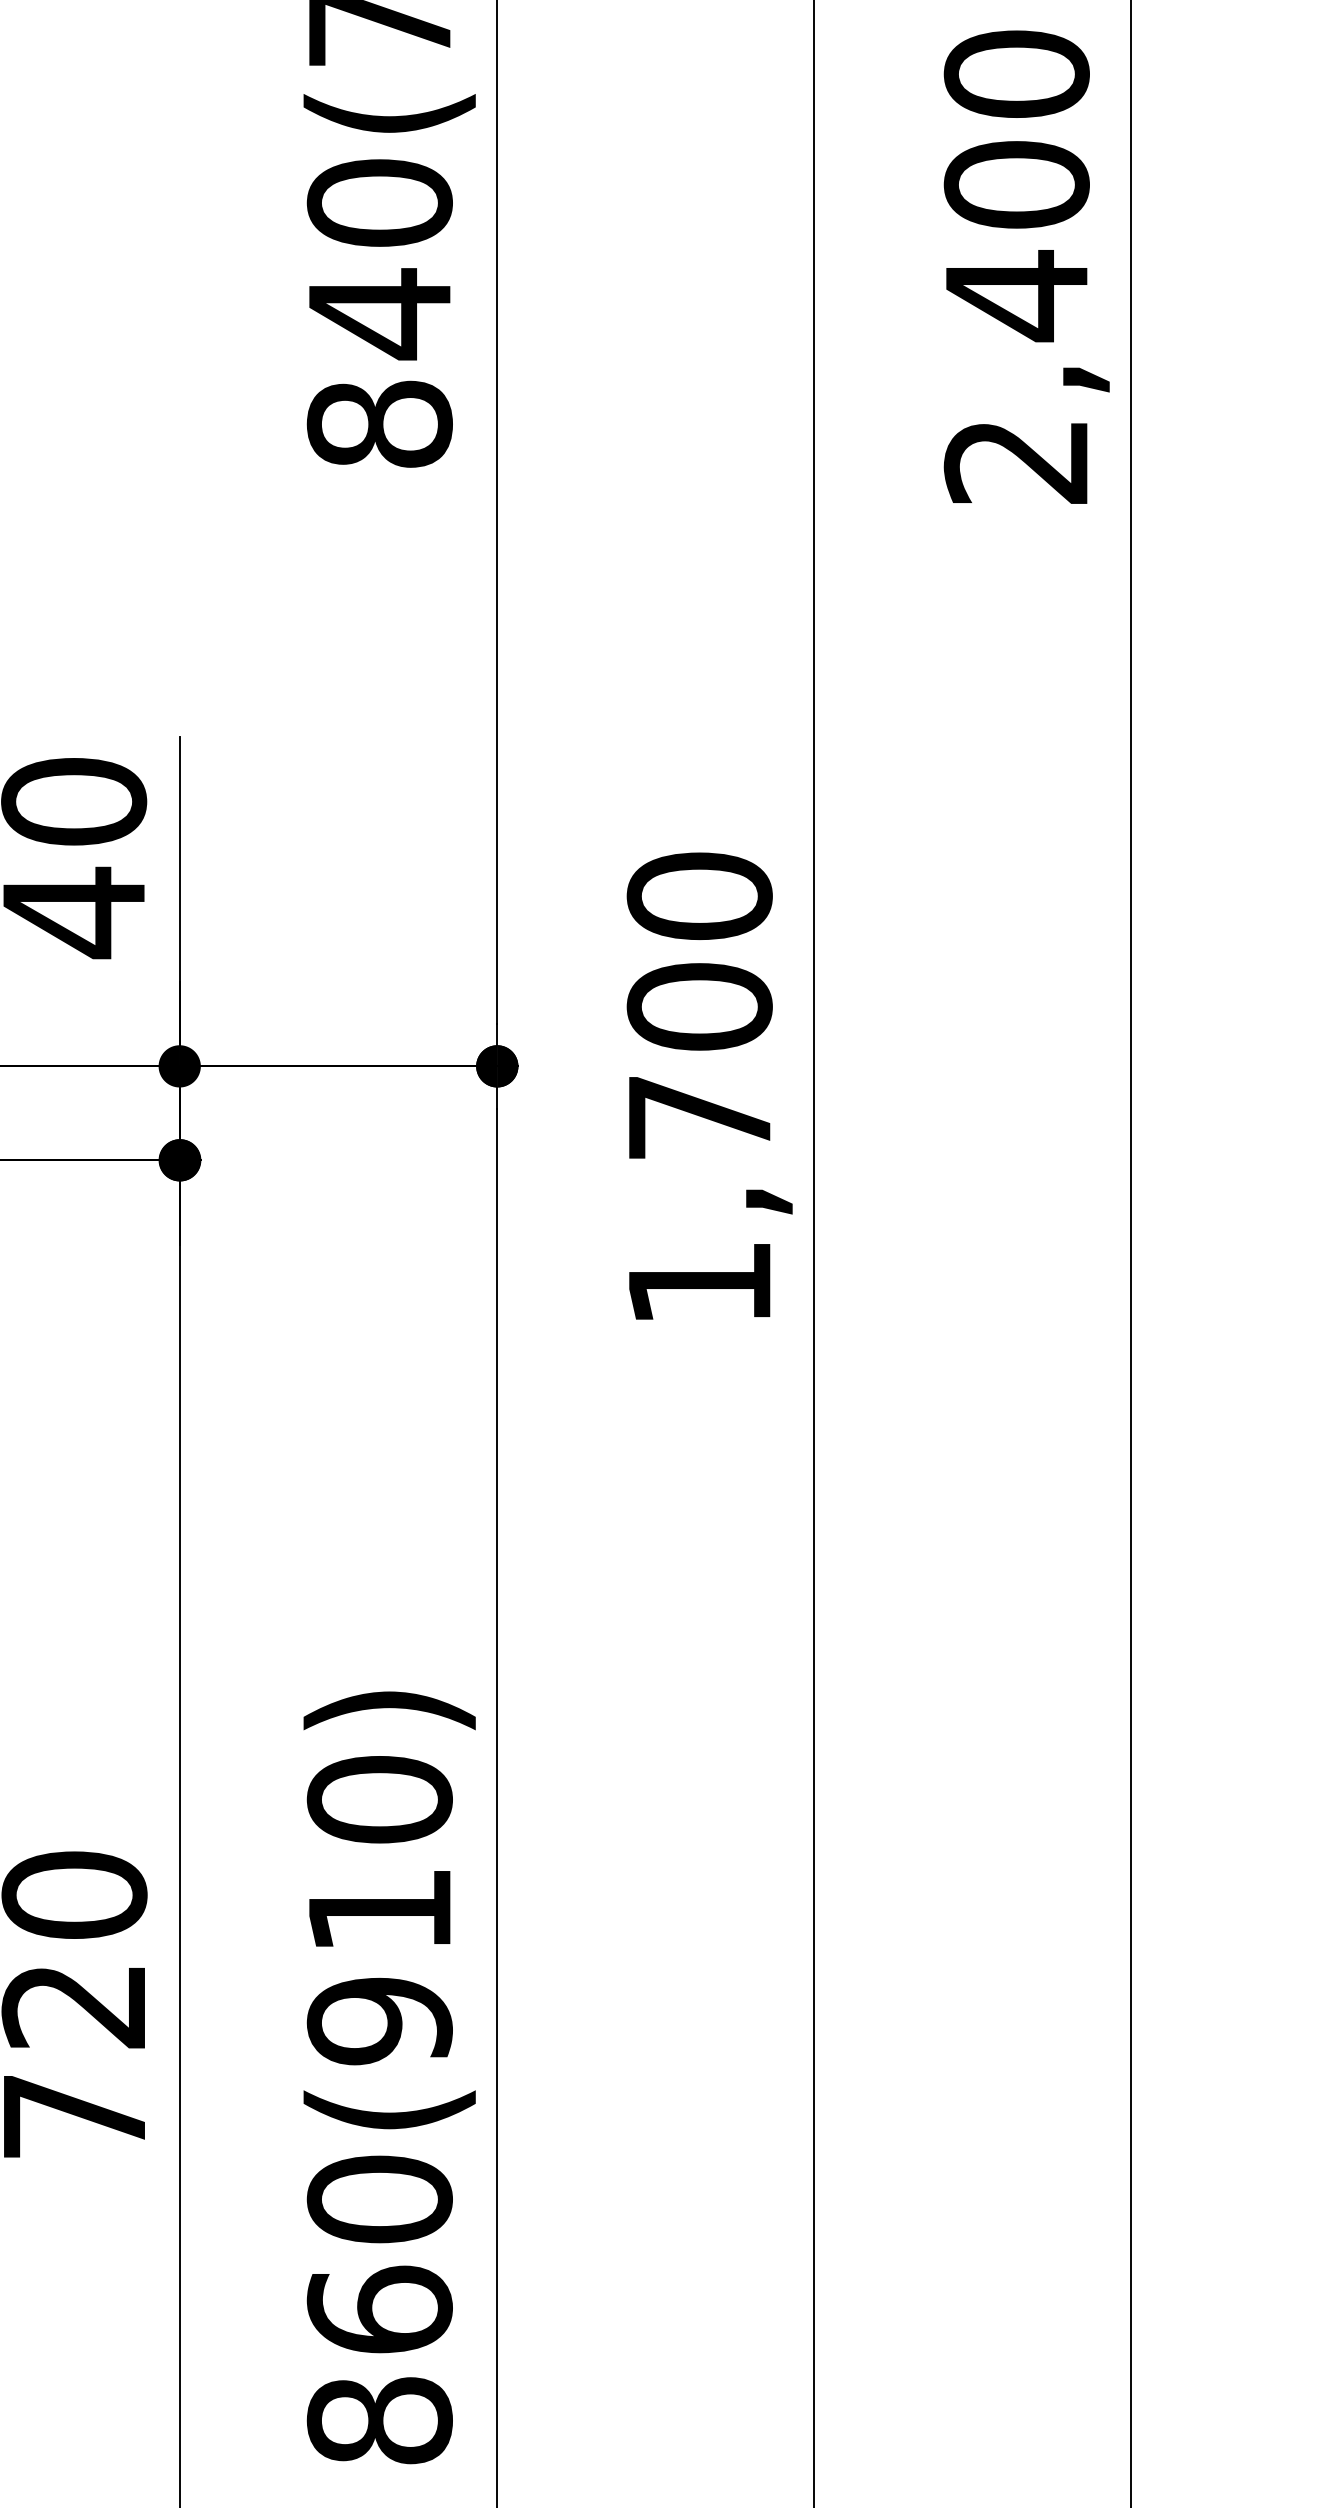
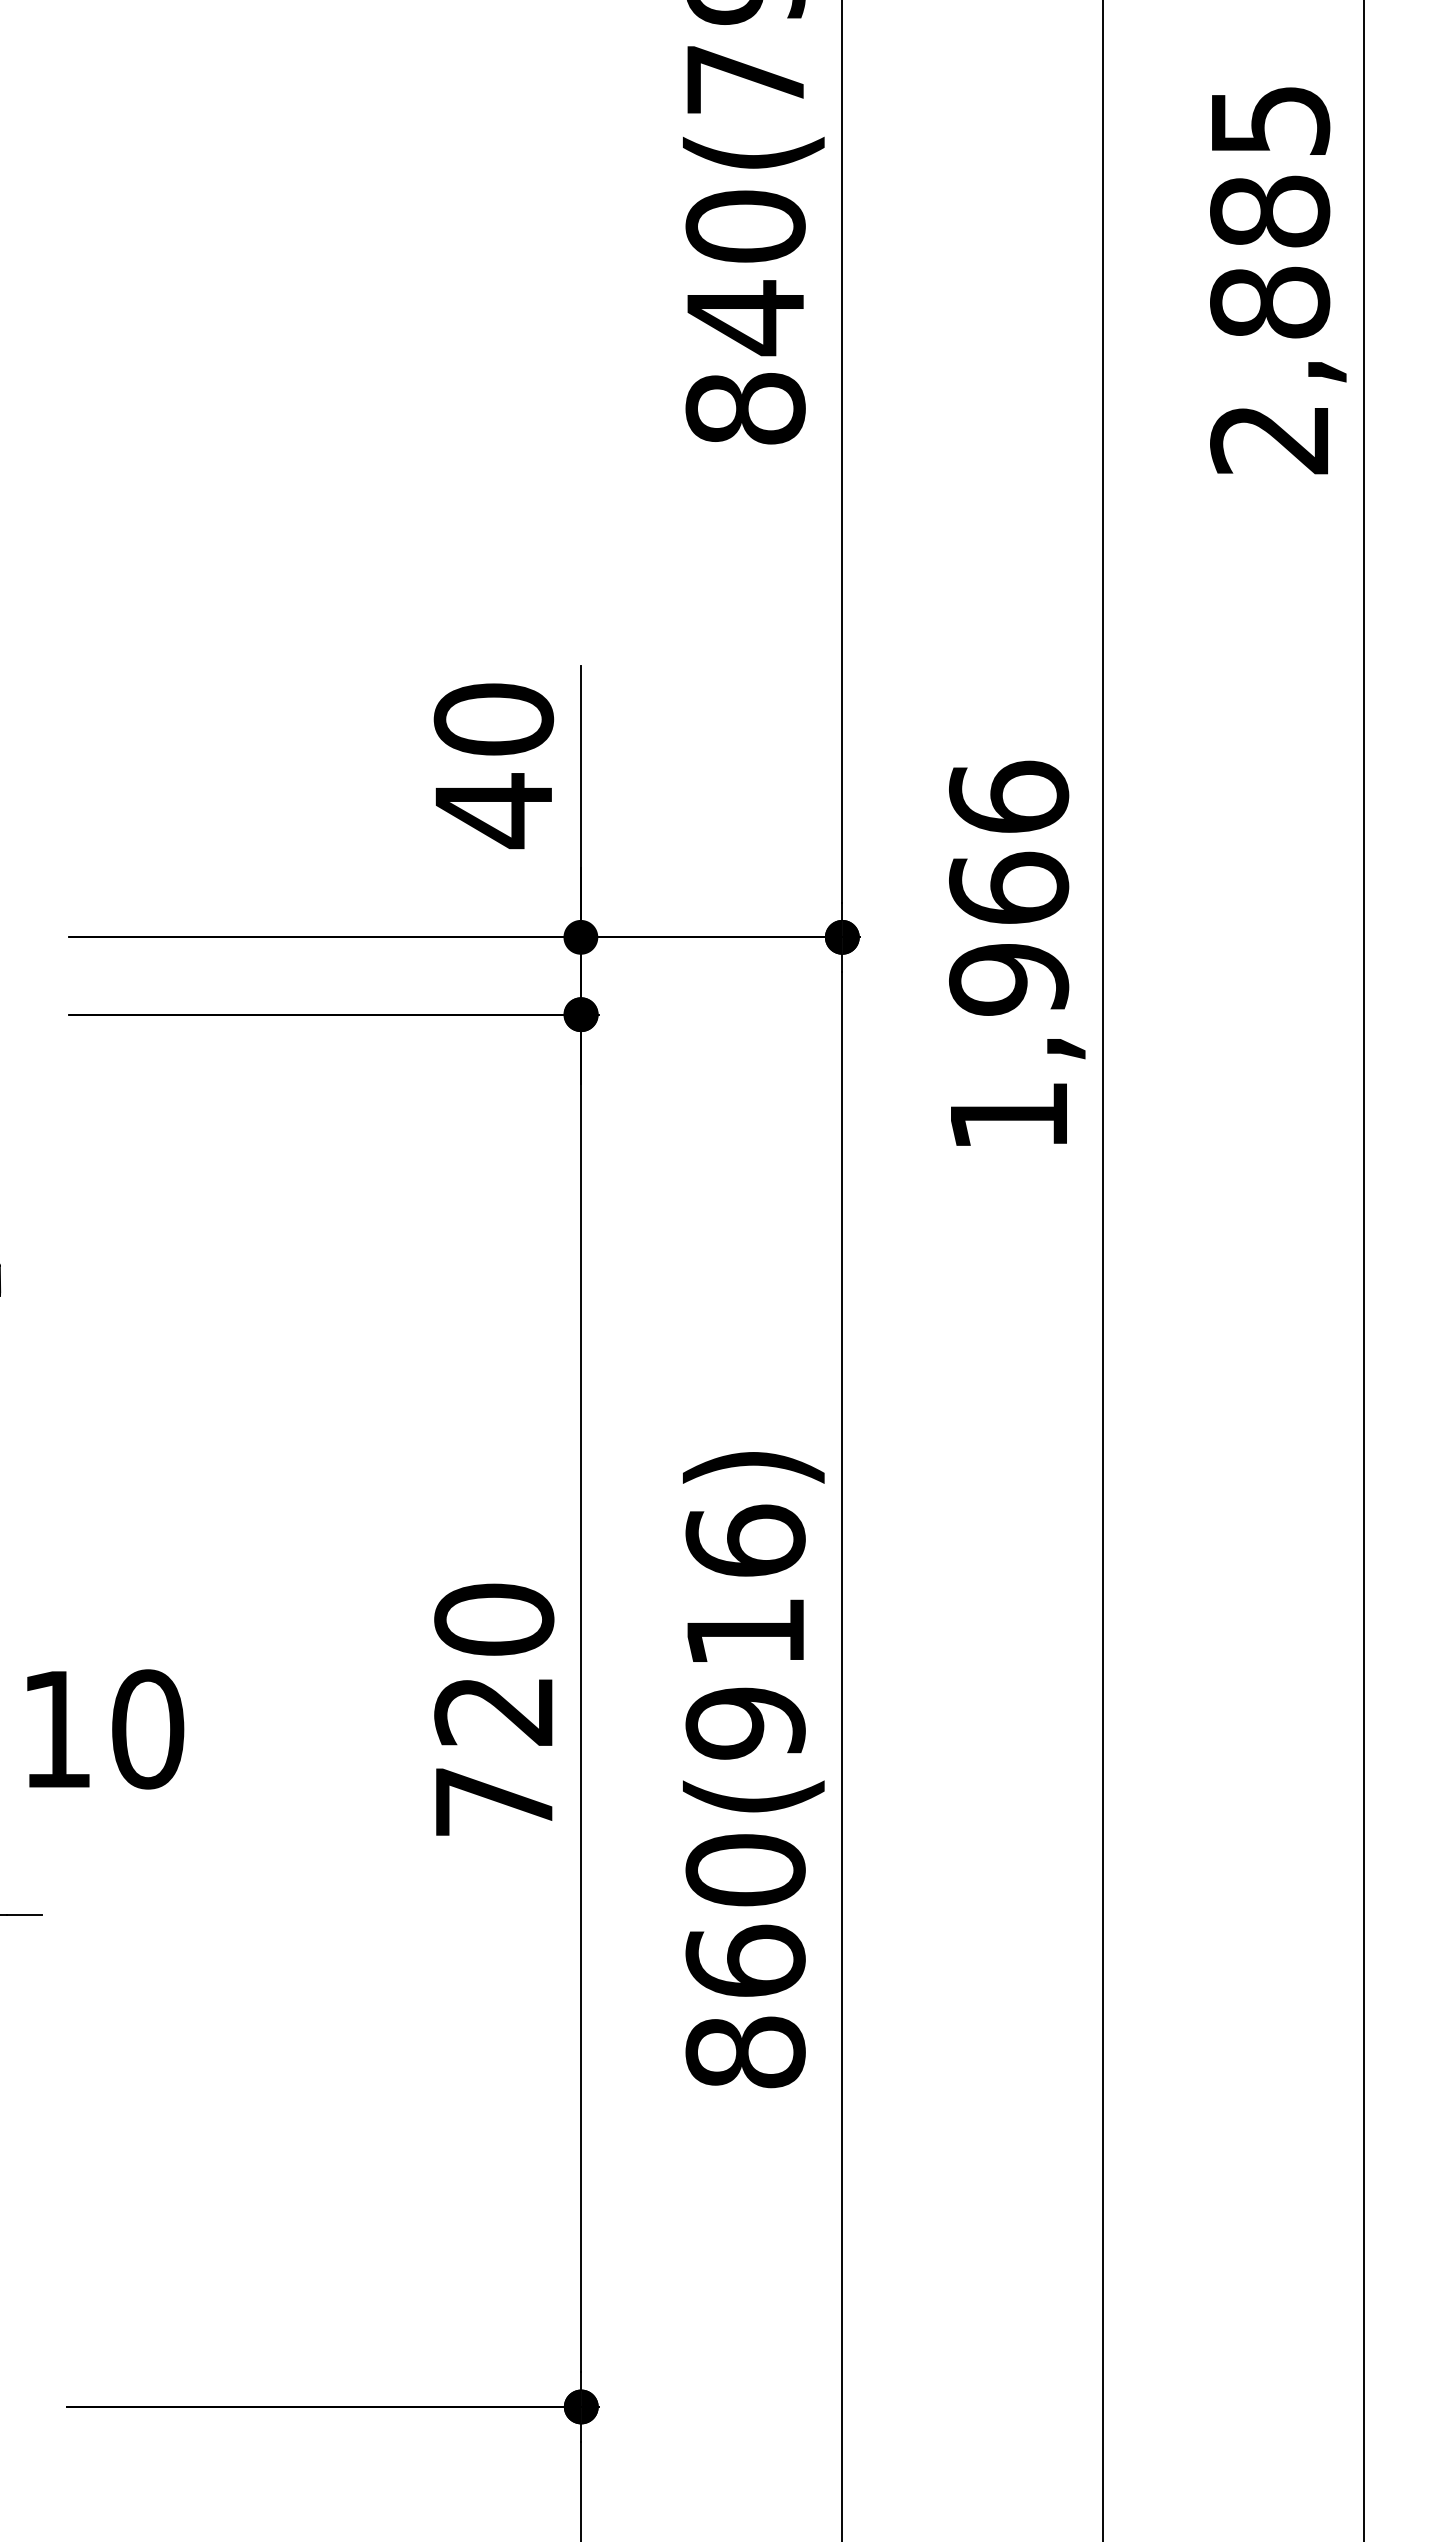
text: (1017, 185) -> (1270, 212), 2,400 -> 2,885
text: (700, 1005) -> (1009, 887), 1,700 -> 1,966
text: (379, 1798) -> (745, 1540), 860(910) -> 860(916)

